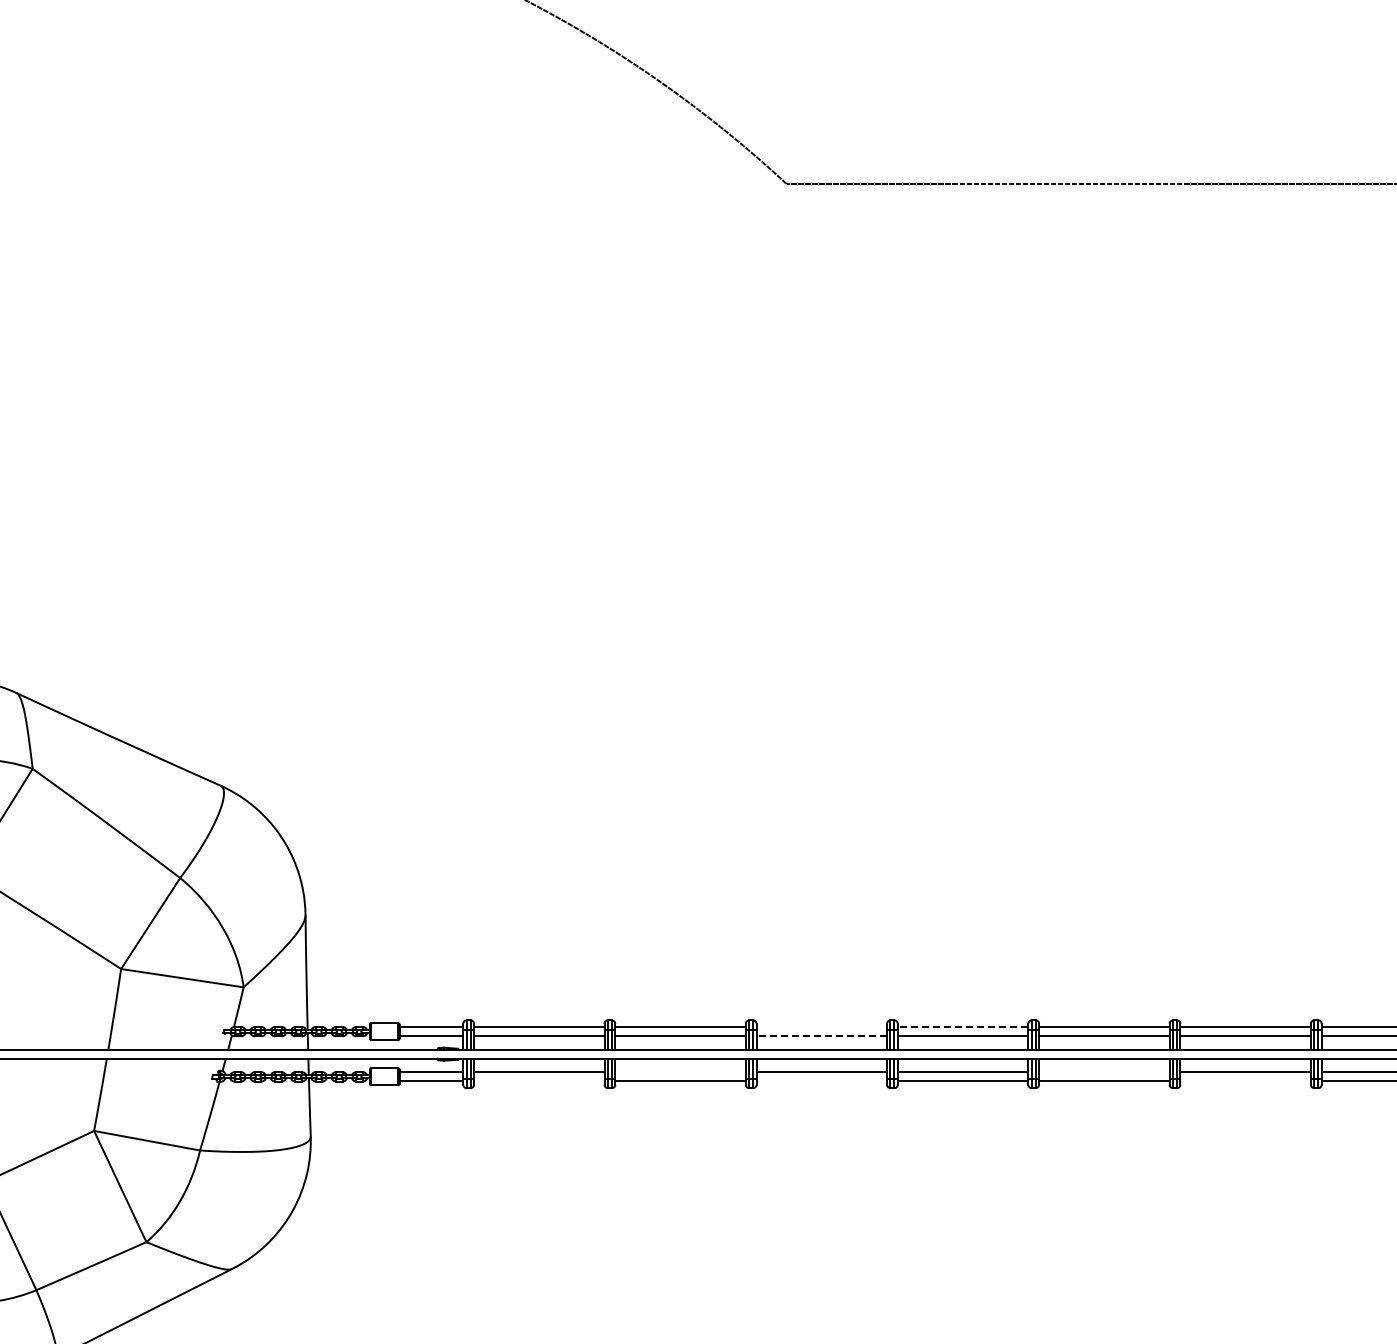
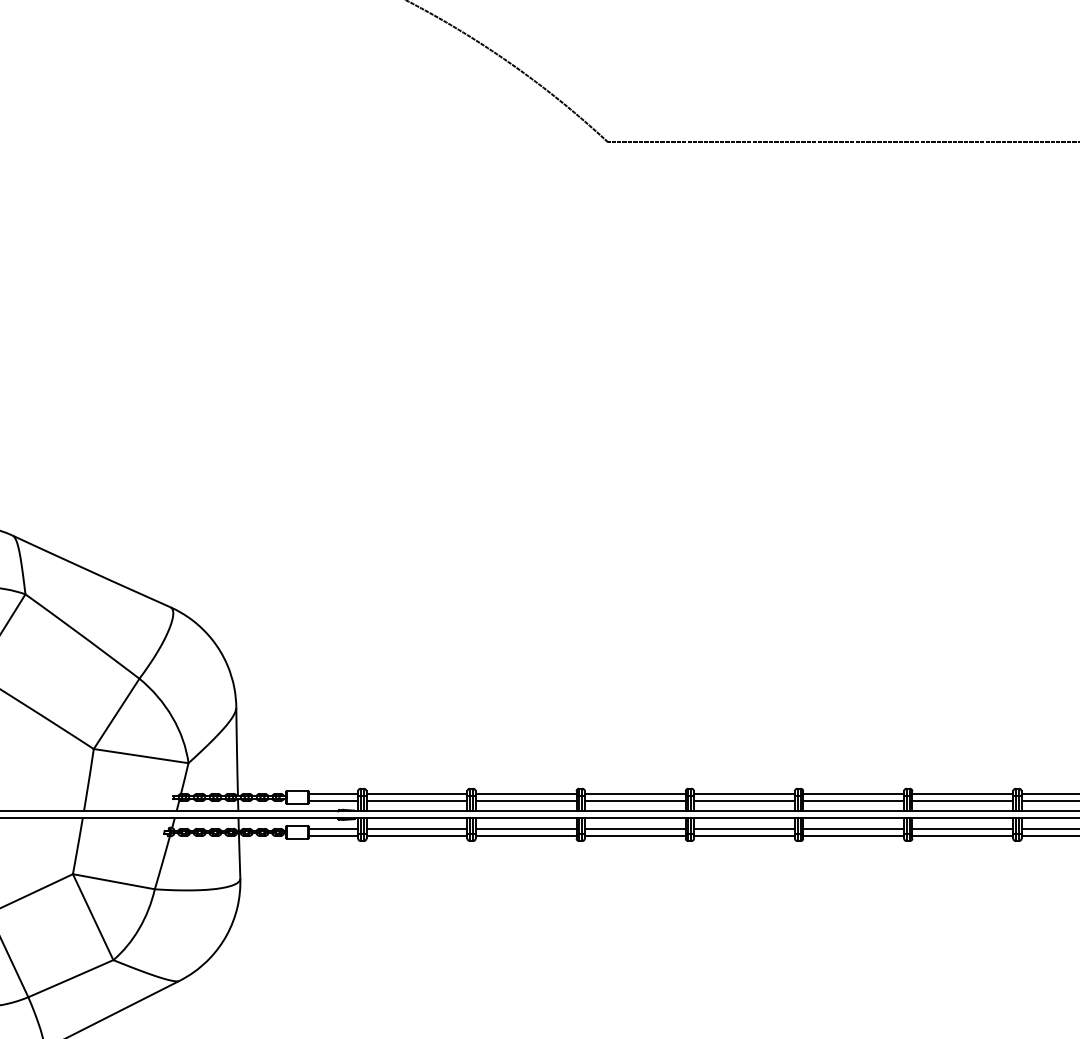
line: (821, 1027) -> (635, 794), added
line: (962, 1027) -> (744, 794), dashed -> solid
line: (821, 1036) -> (635, 801), dashed -> solid
line: (680, 1072) -> (526, 829), added
line: (1104, 1072) -> (853, 829), added
line: (539, 1081) -> (417, 835), added
line: (821, 1081) -> (635, 835), added
line: (1245, 1081) -> (962, 835), added

